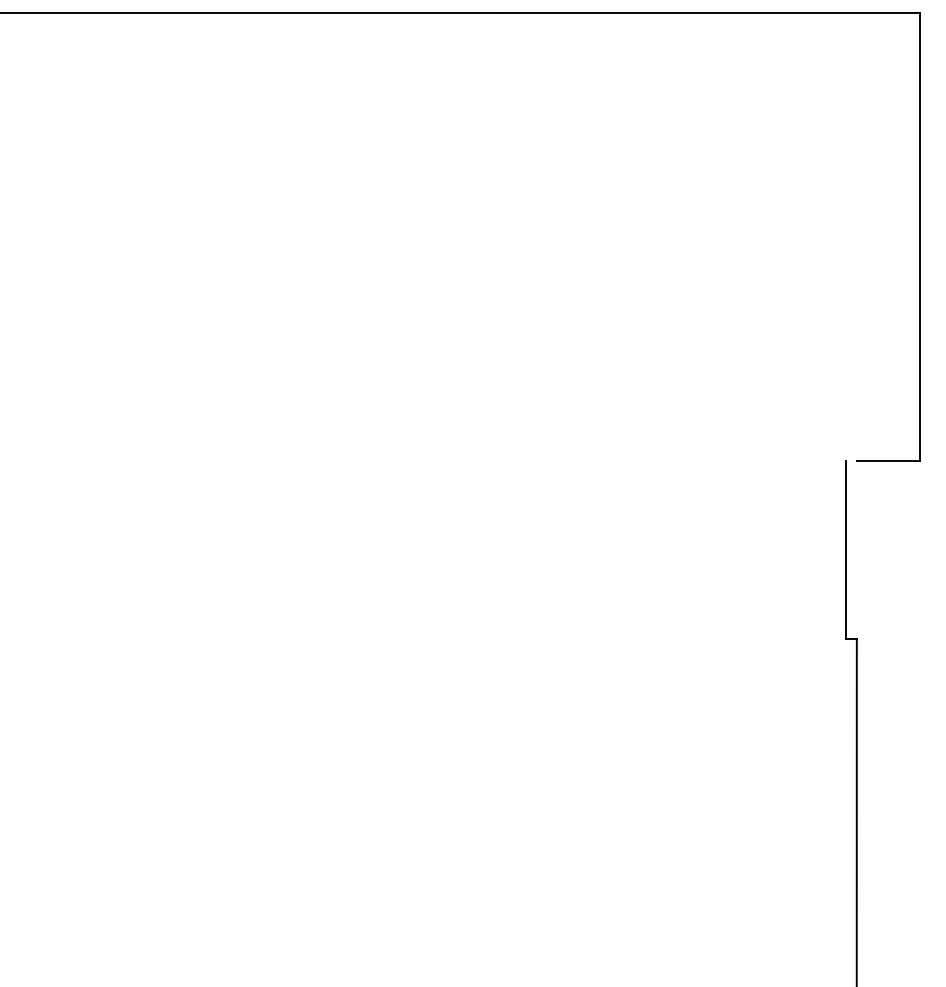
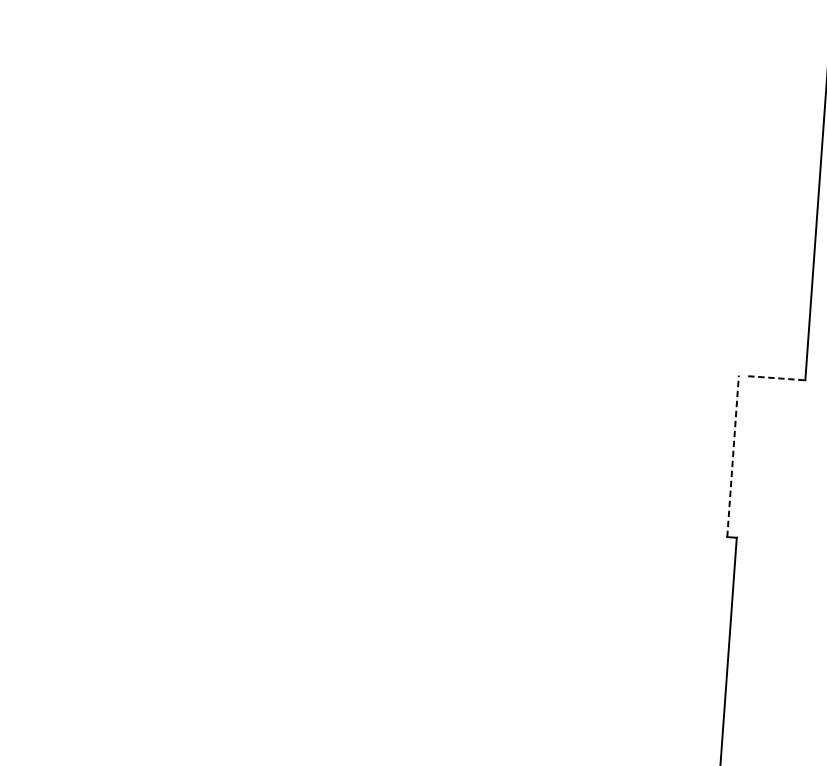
line: (888, 461) -> (777, 378), solid -> dashed
line: (846, 550) -> (733, 456), solid -> dashed

